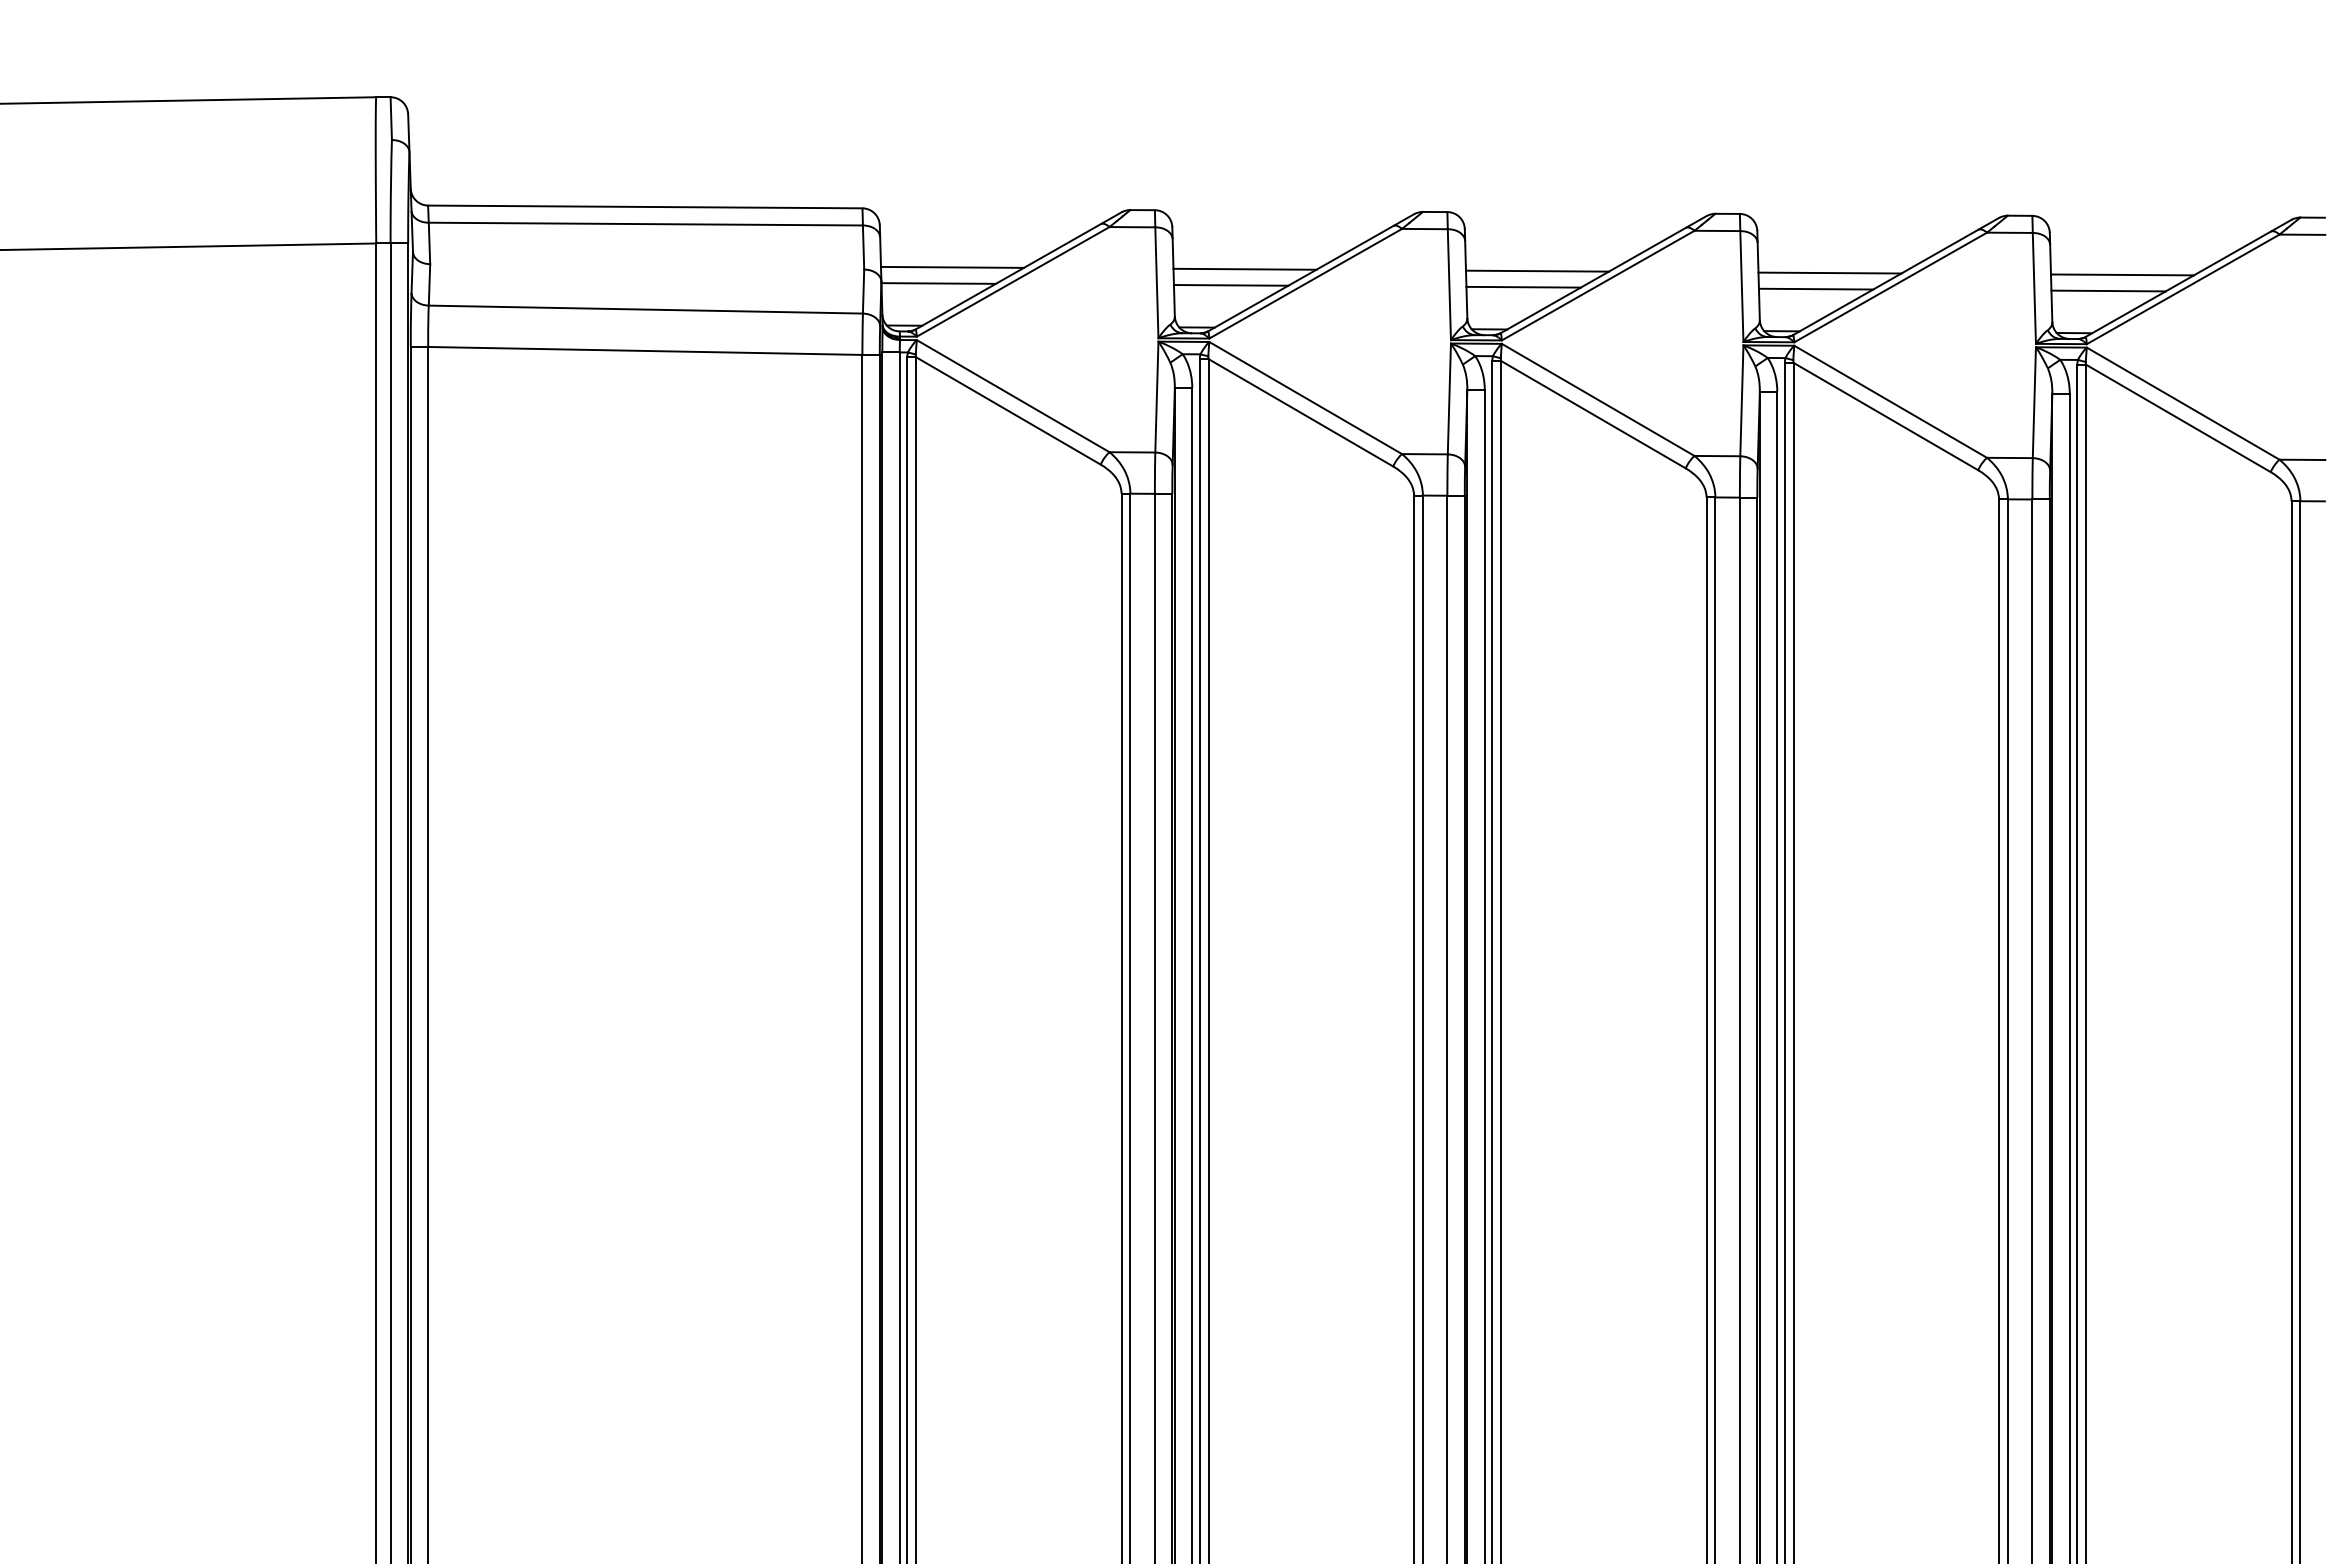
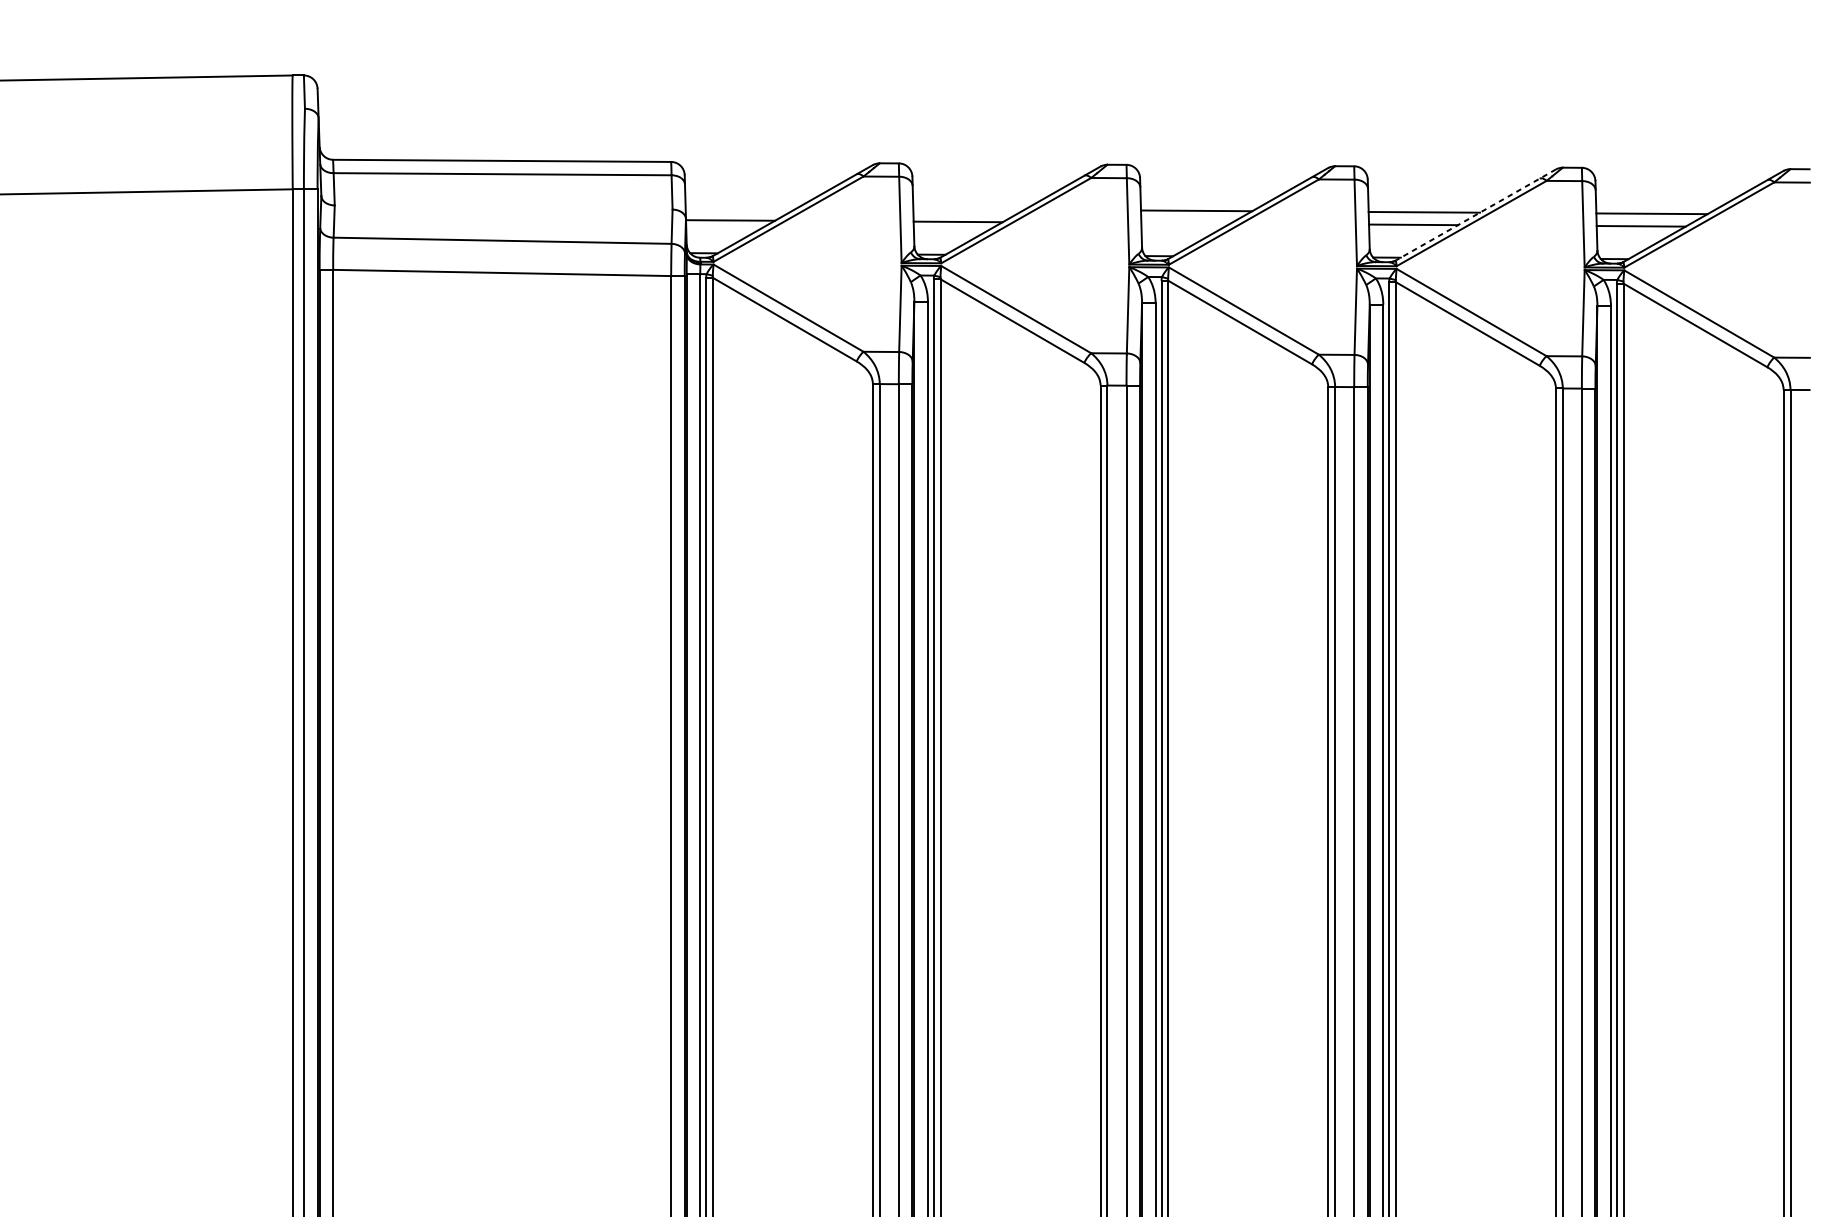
line: (952, 266) -> (741, 207), removed
line: (1244, 268) -> (968, 208), removed
line: (1895, 276) -> (1475, 215), solid -> dashed
line: (1523, 286) -> (1185, 222), removed

